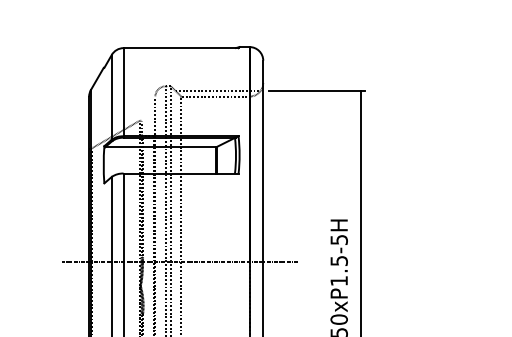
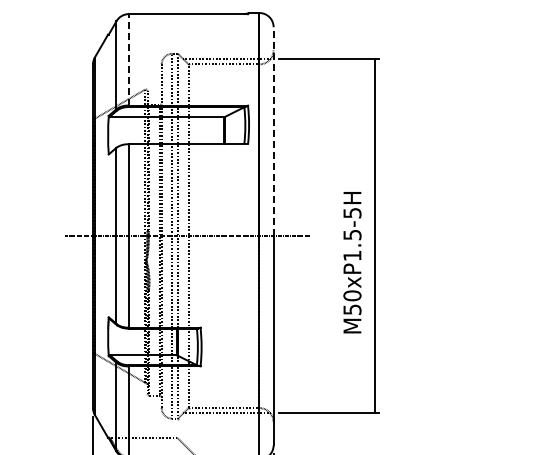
line: (123, 91) -> (128, 59), solid -> dashed
line: (263, 161) -> (273, 131), solid -> dashed

